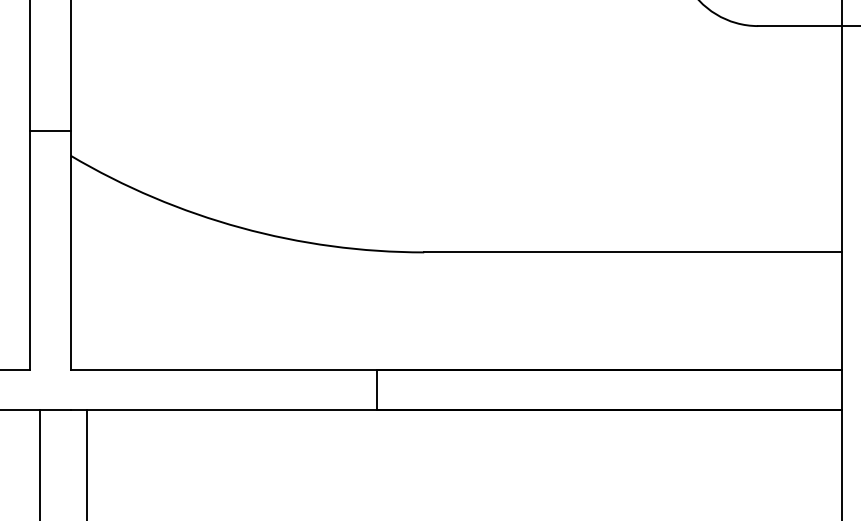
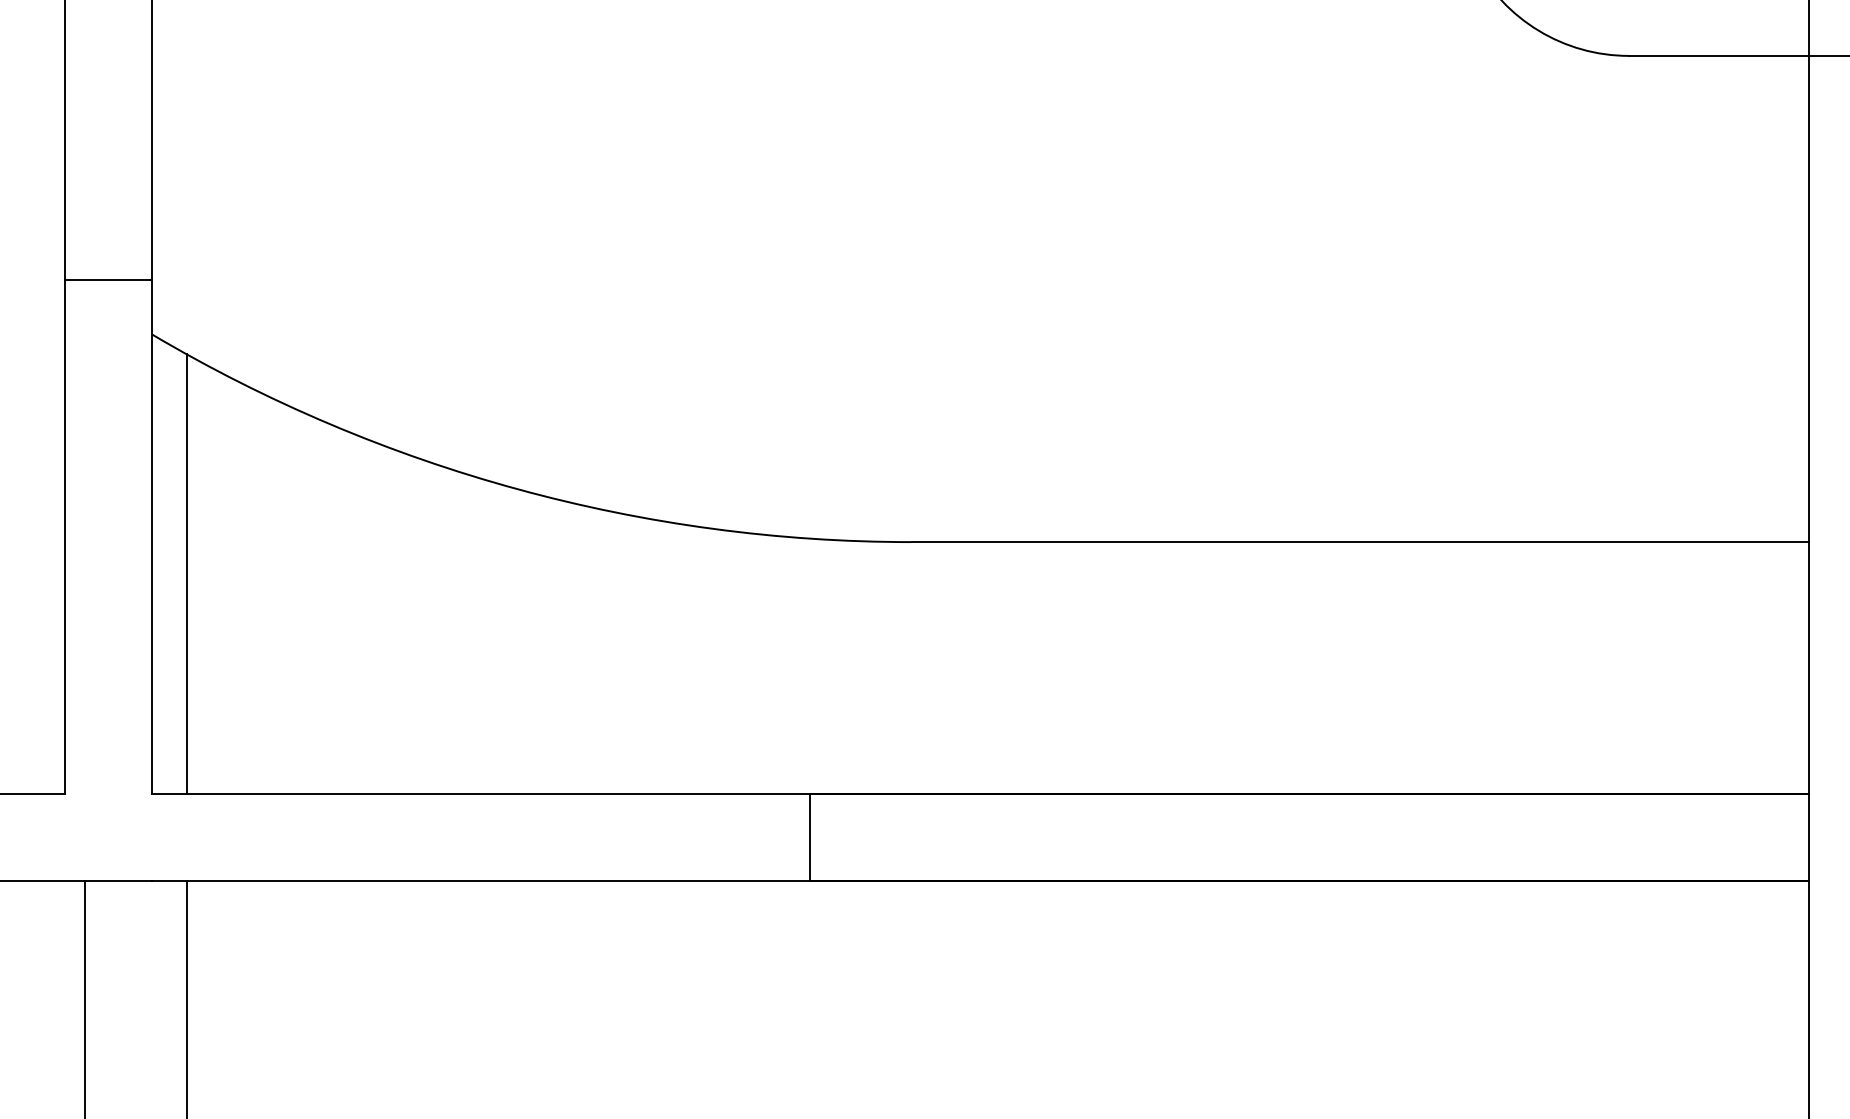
line: (86, 267) -> (185, 574), added

